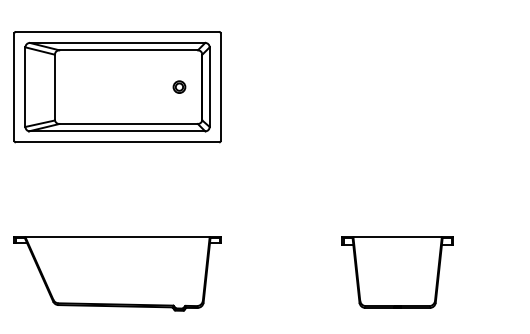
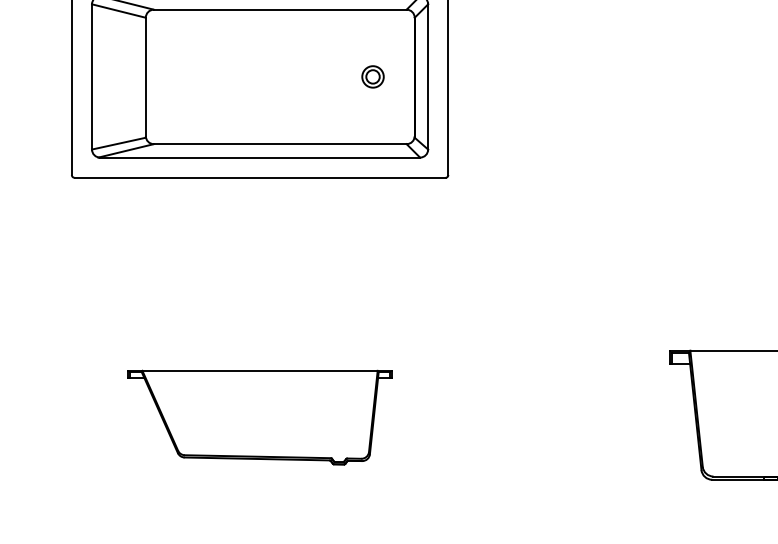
part: (117, 273) -> (259, 416), size x0.7

